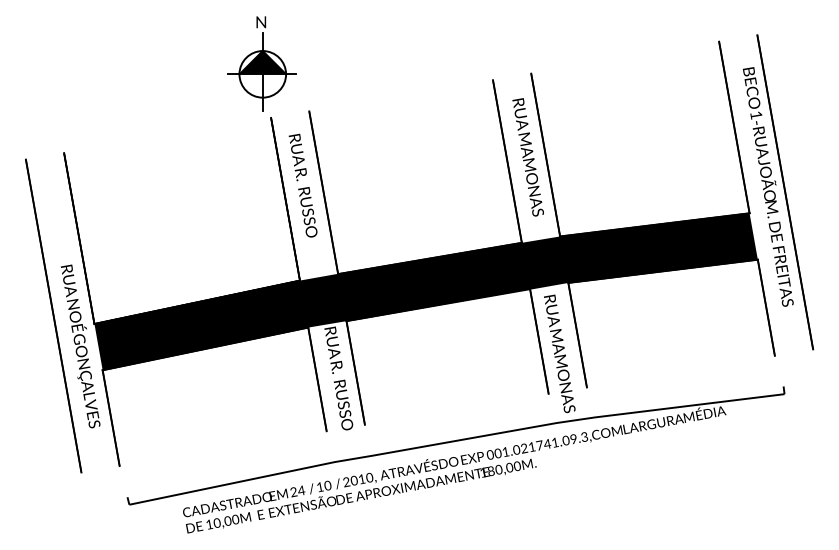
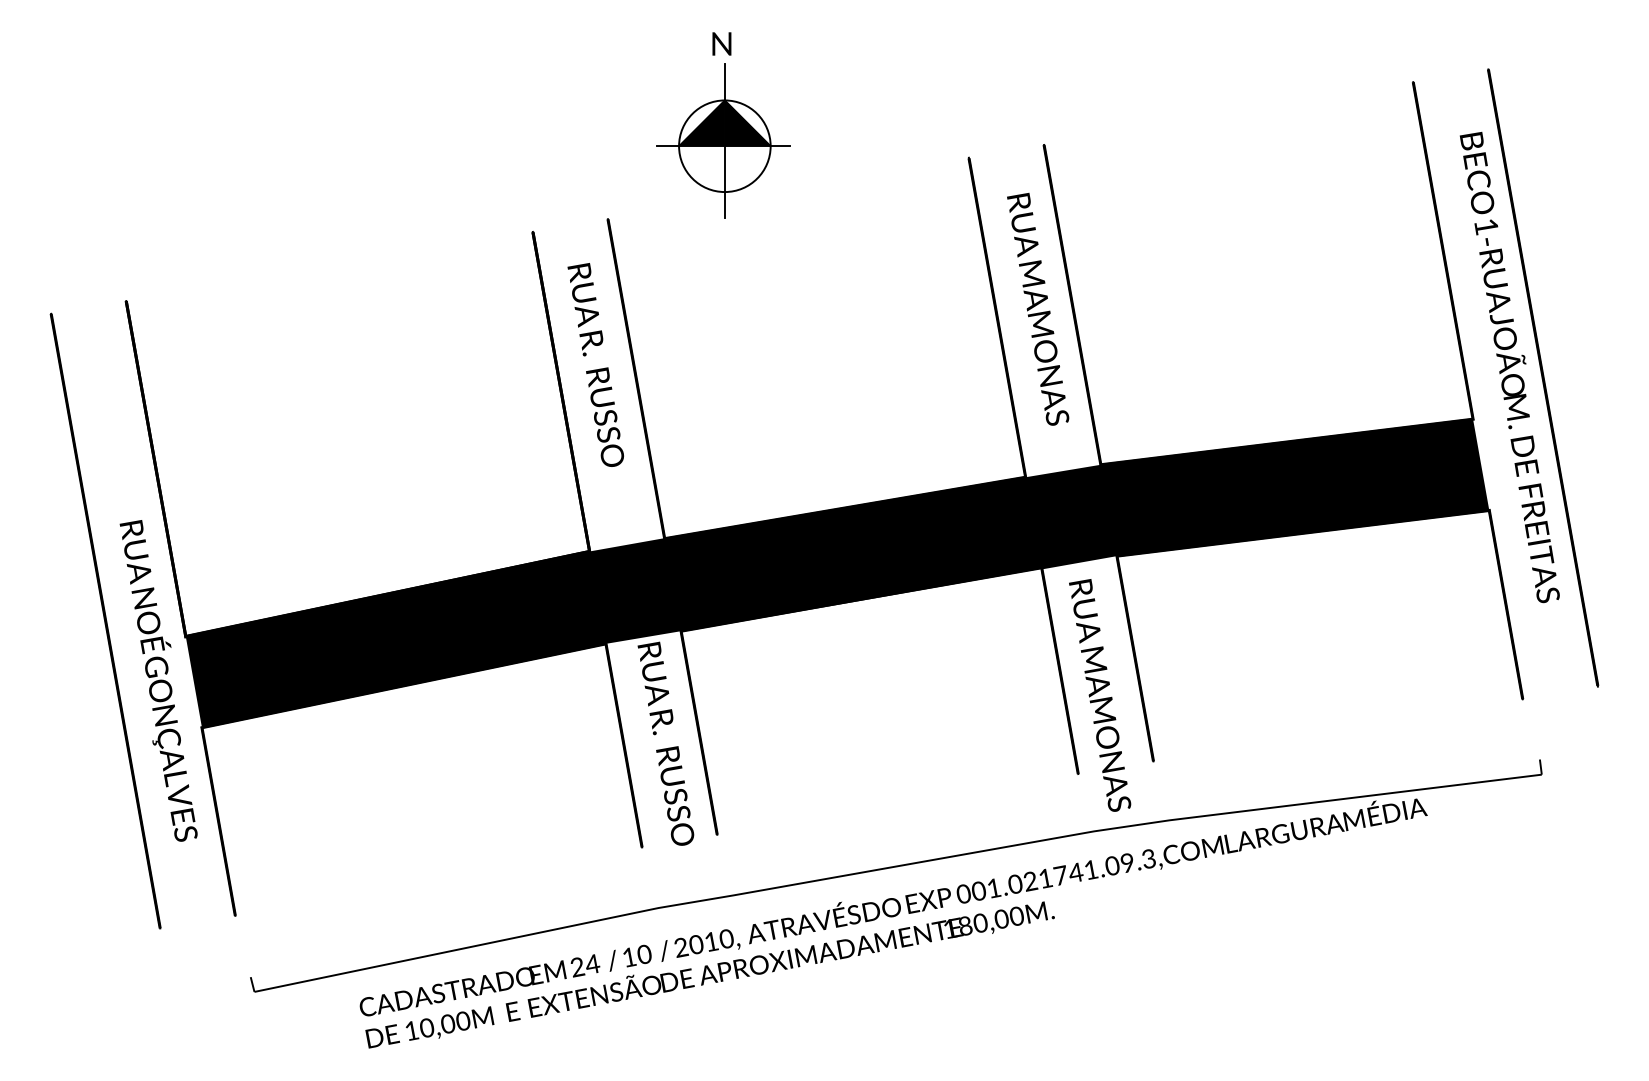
part: (261, 63) -> (722, 124), moved

